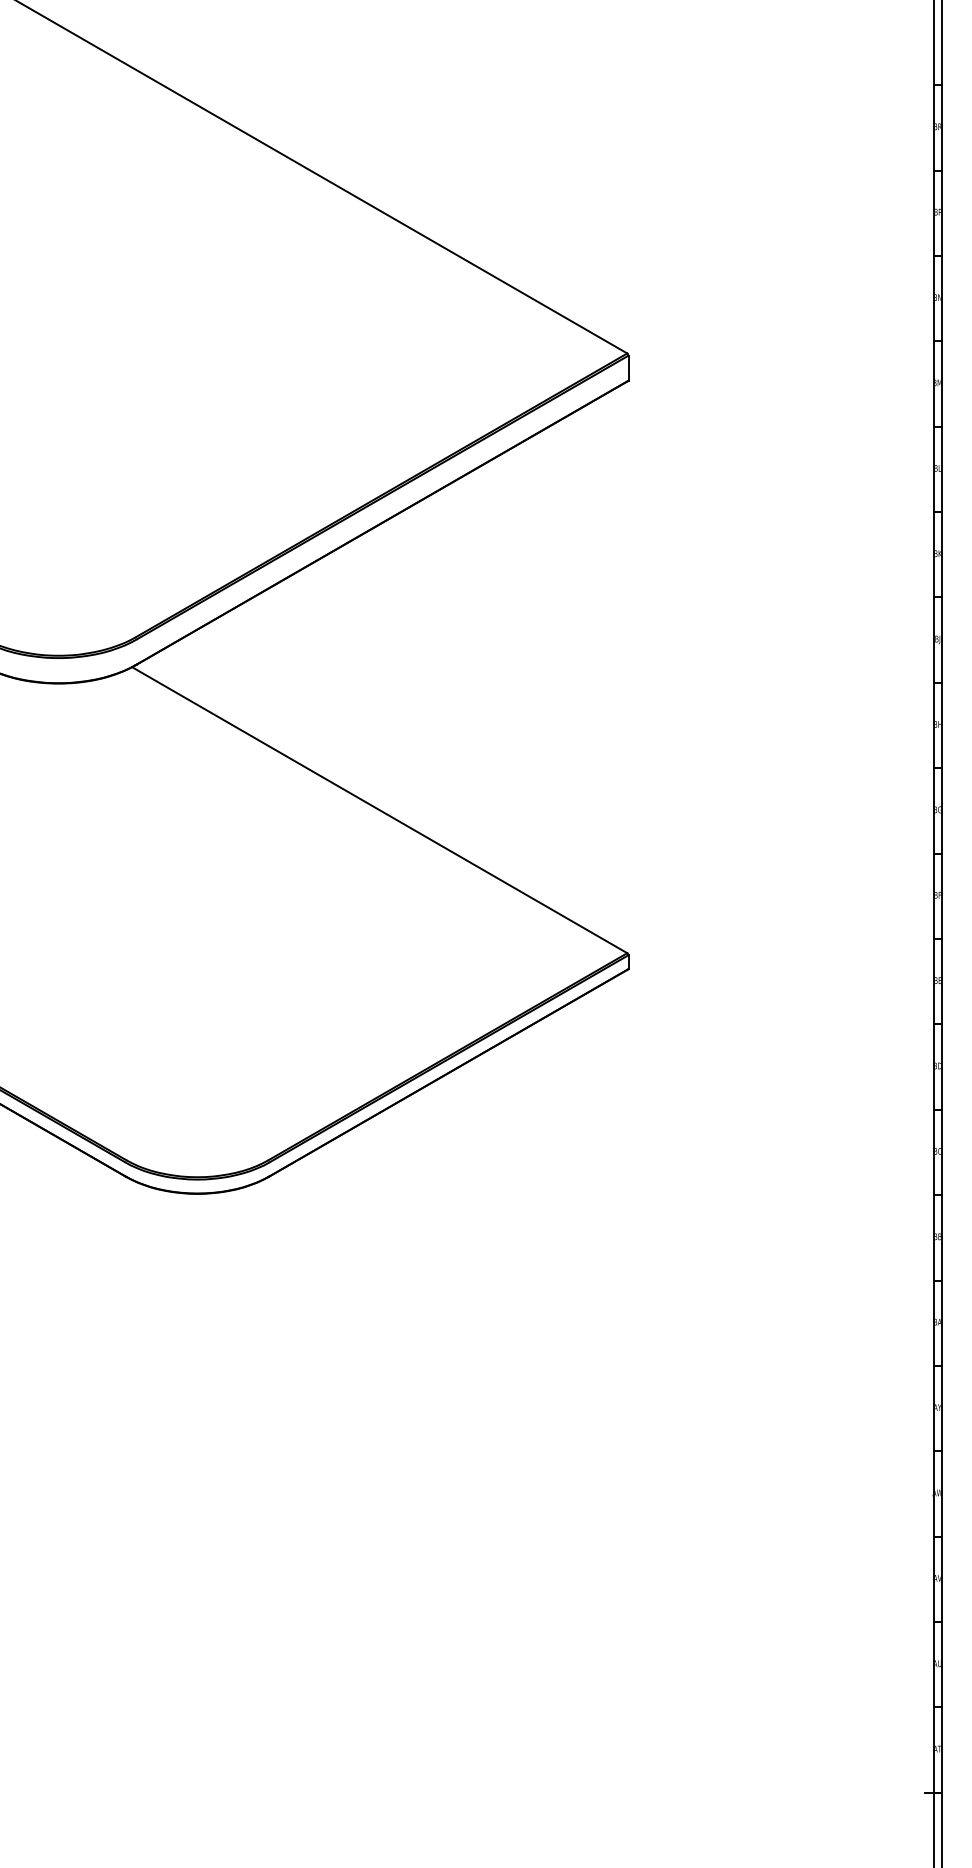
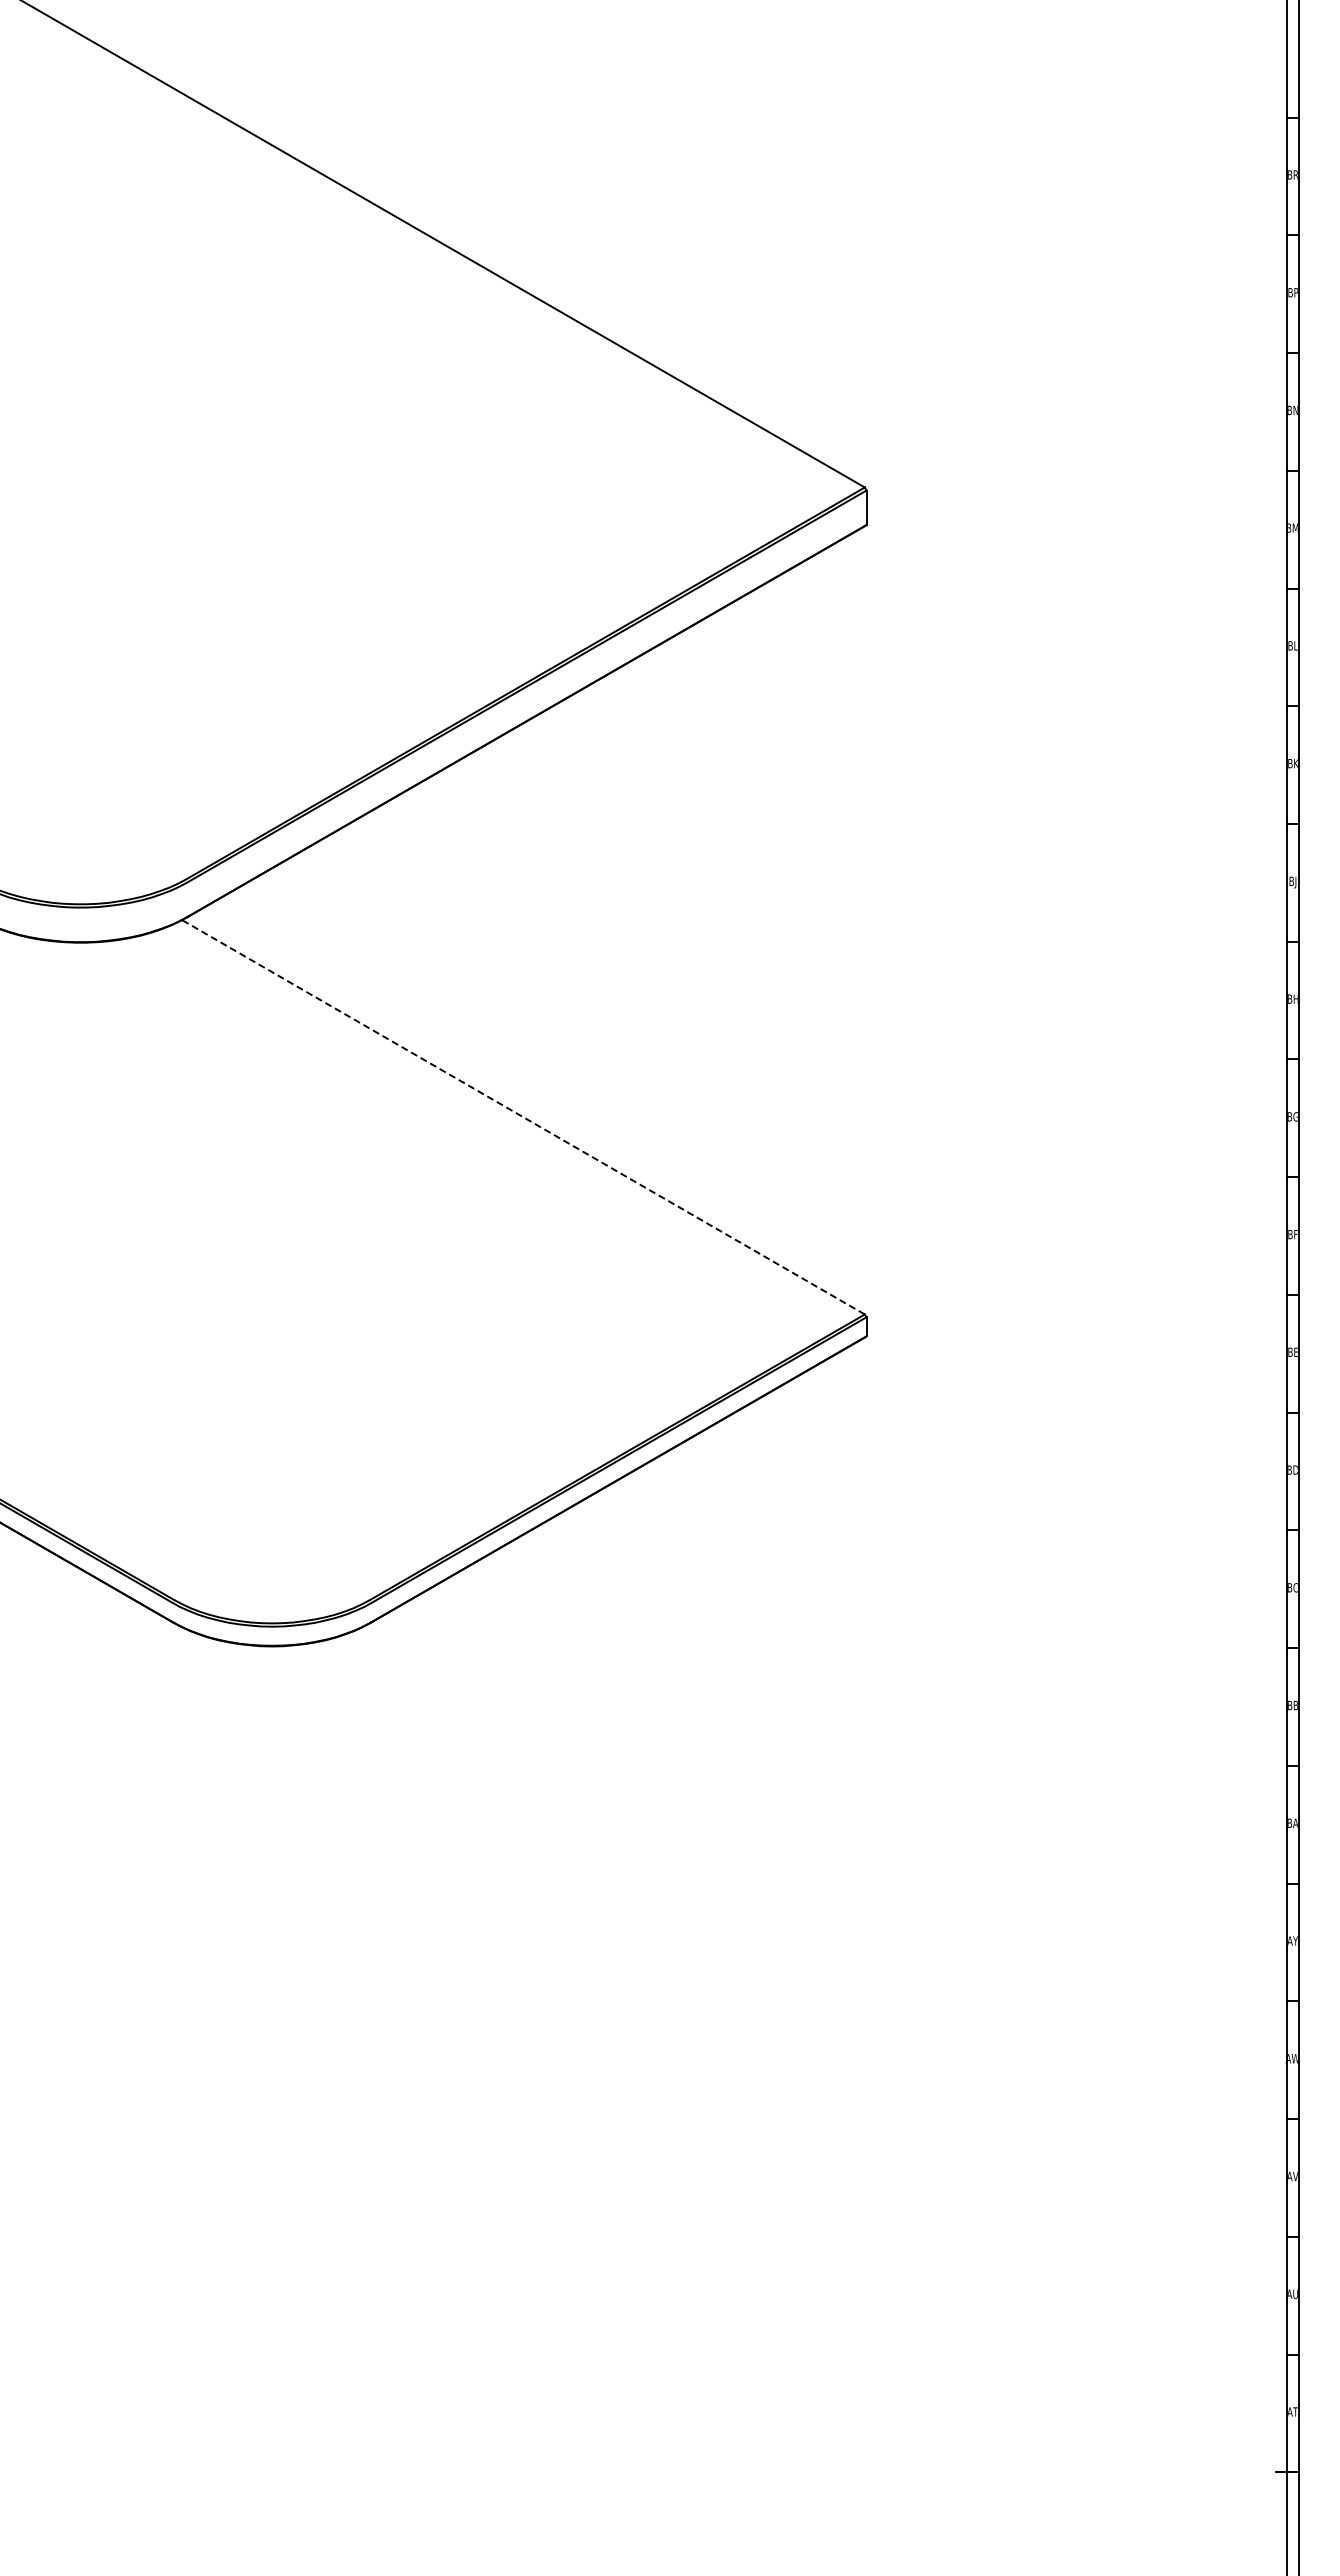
line: (379, 810) -> (522, 1117), solid -> dashed

